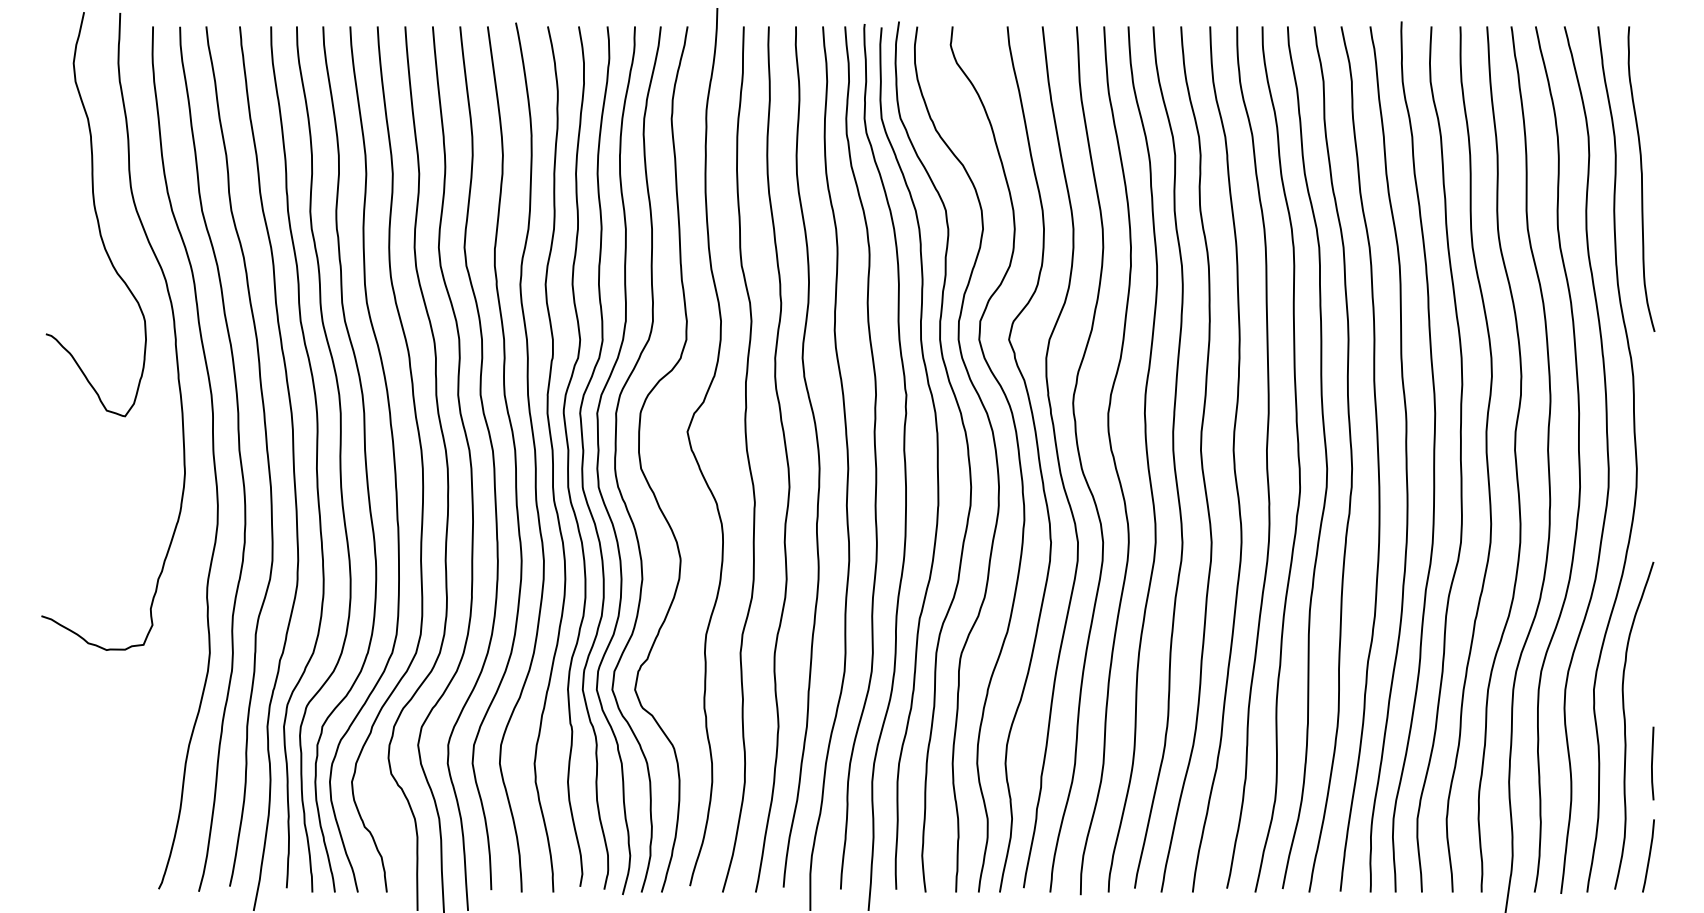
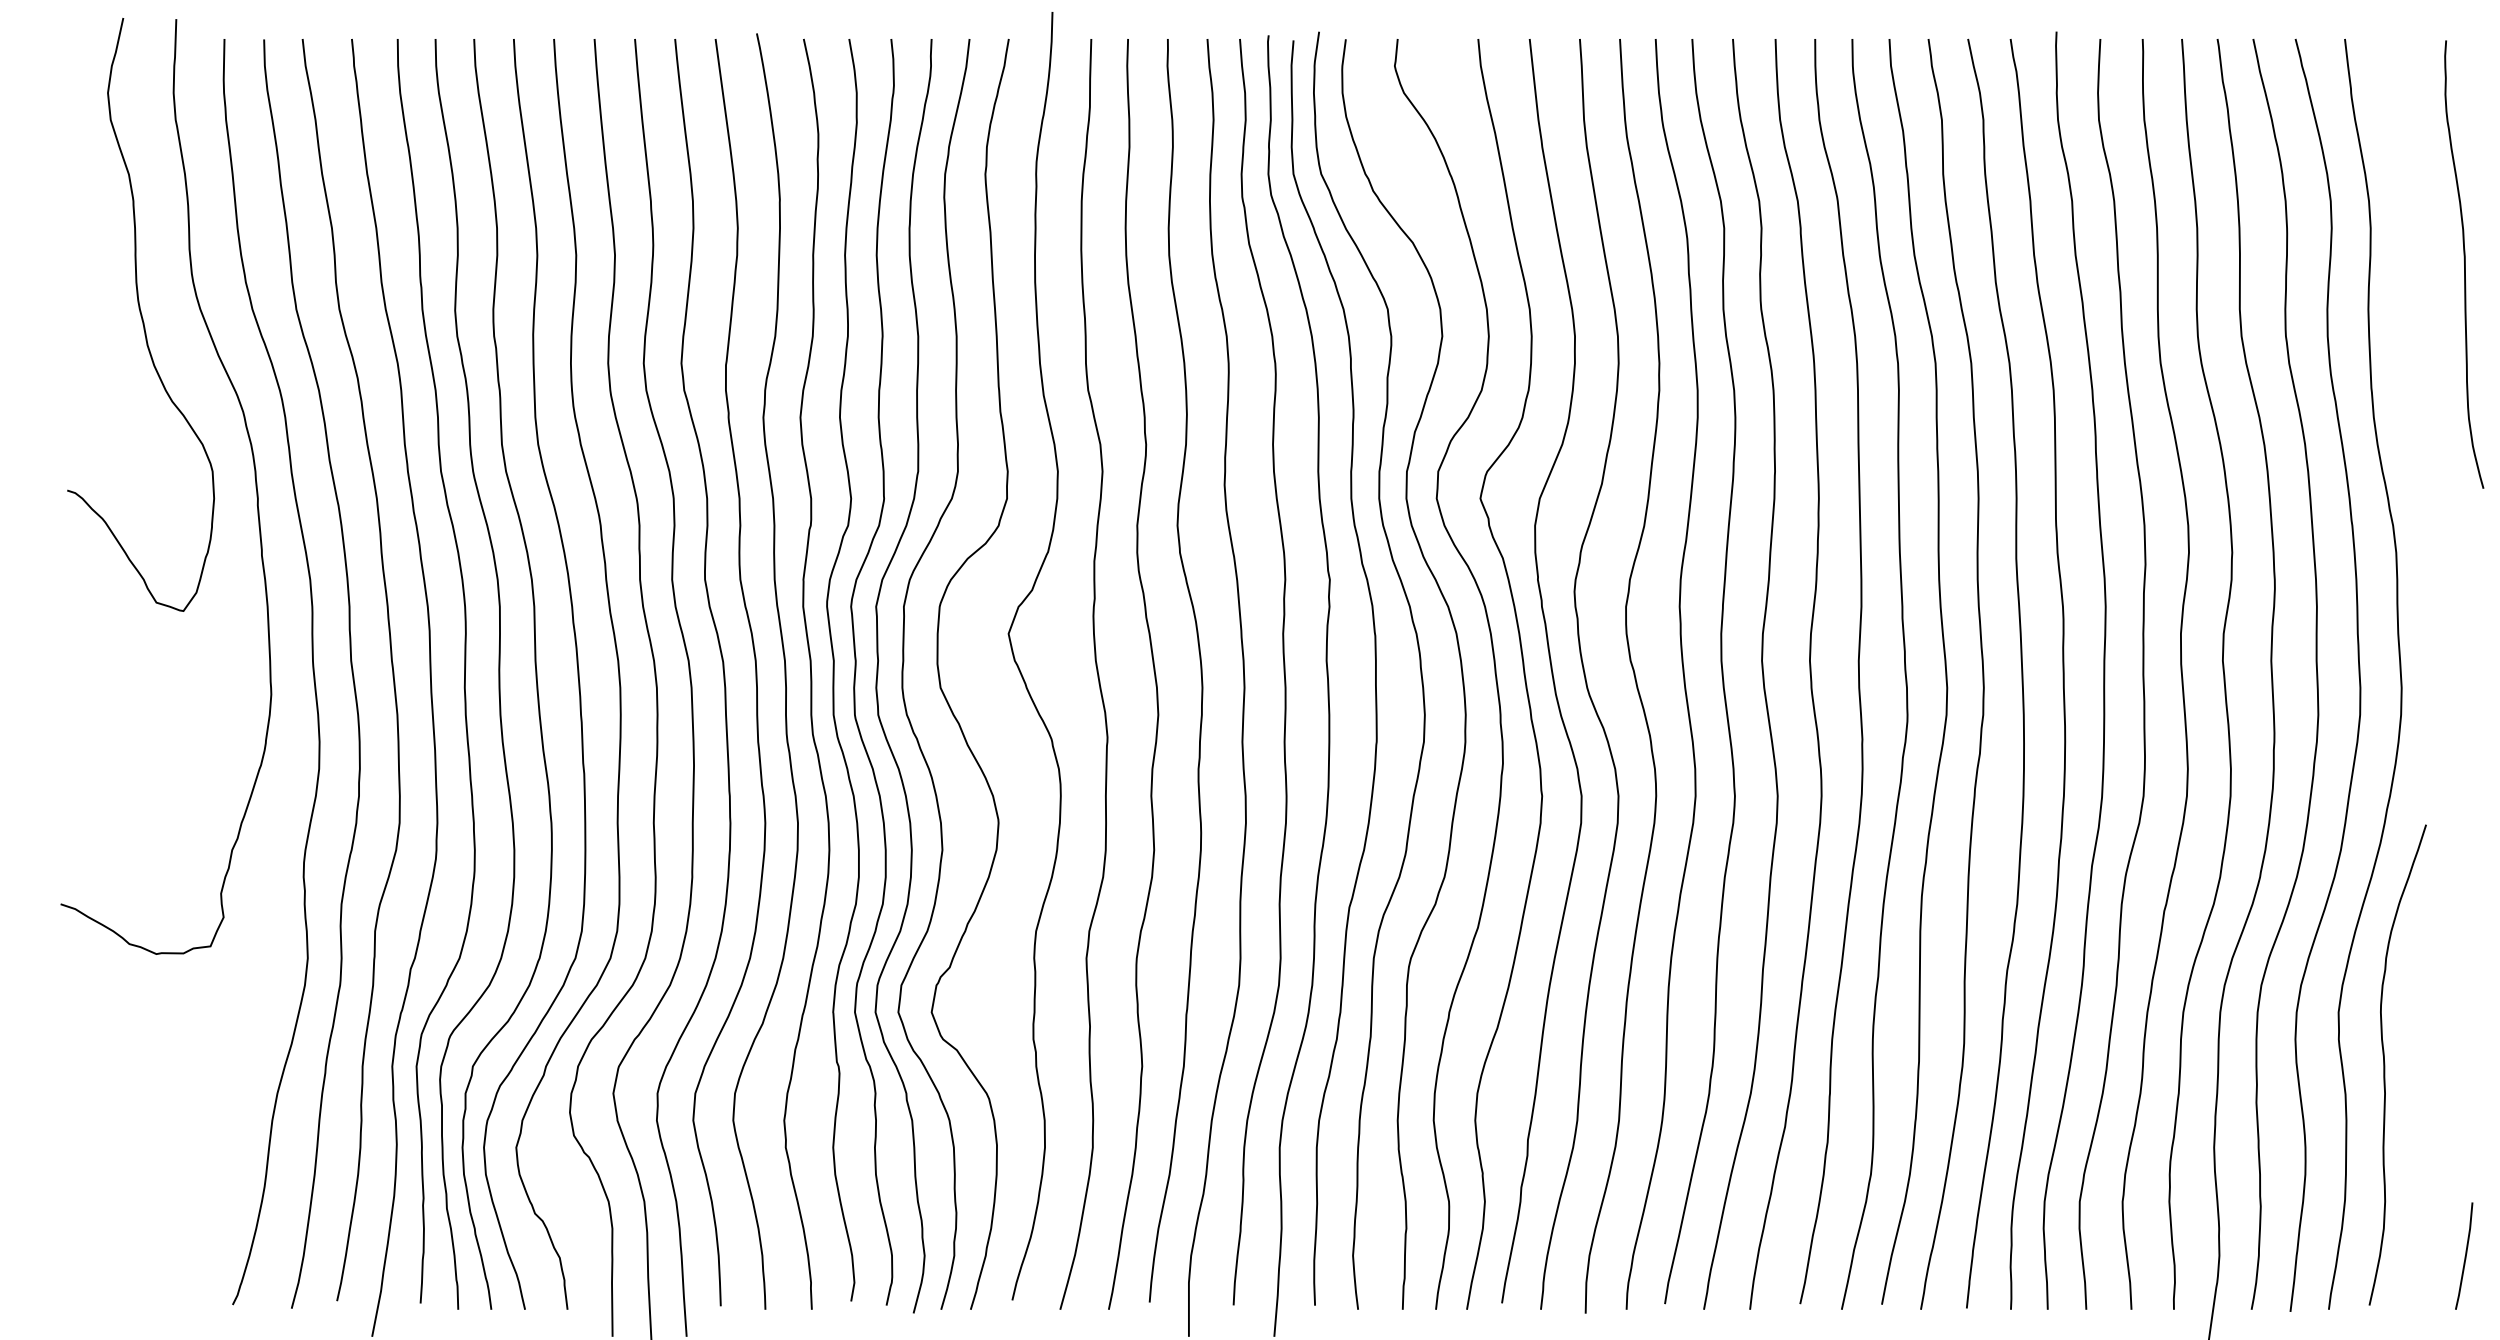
curve: (1641, 178) -> (2464, 263), moved
line: (1652, 763) -> (2424, 1120), removed
line: (1648, 855) -> (2464, 1255), moved

